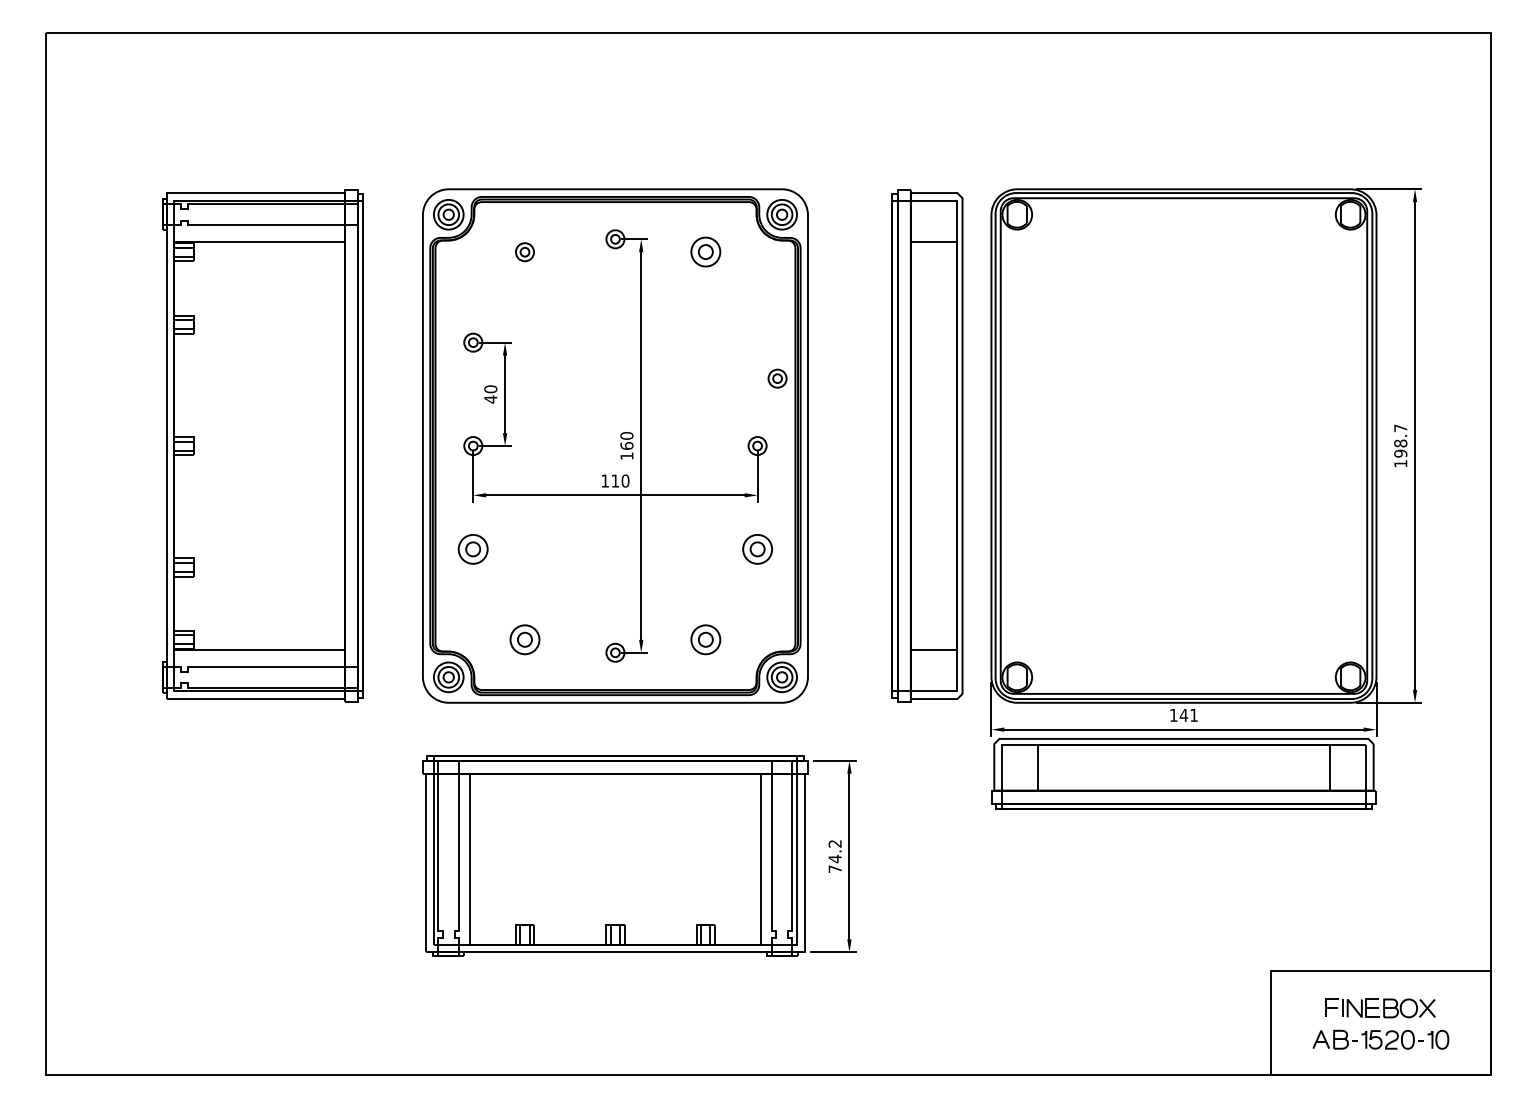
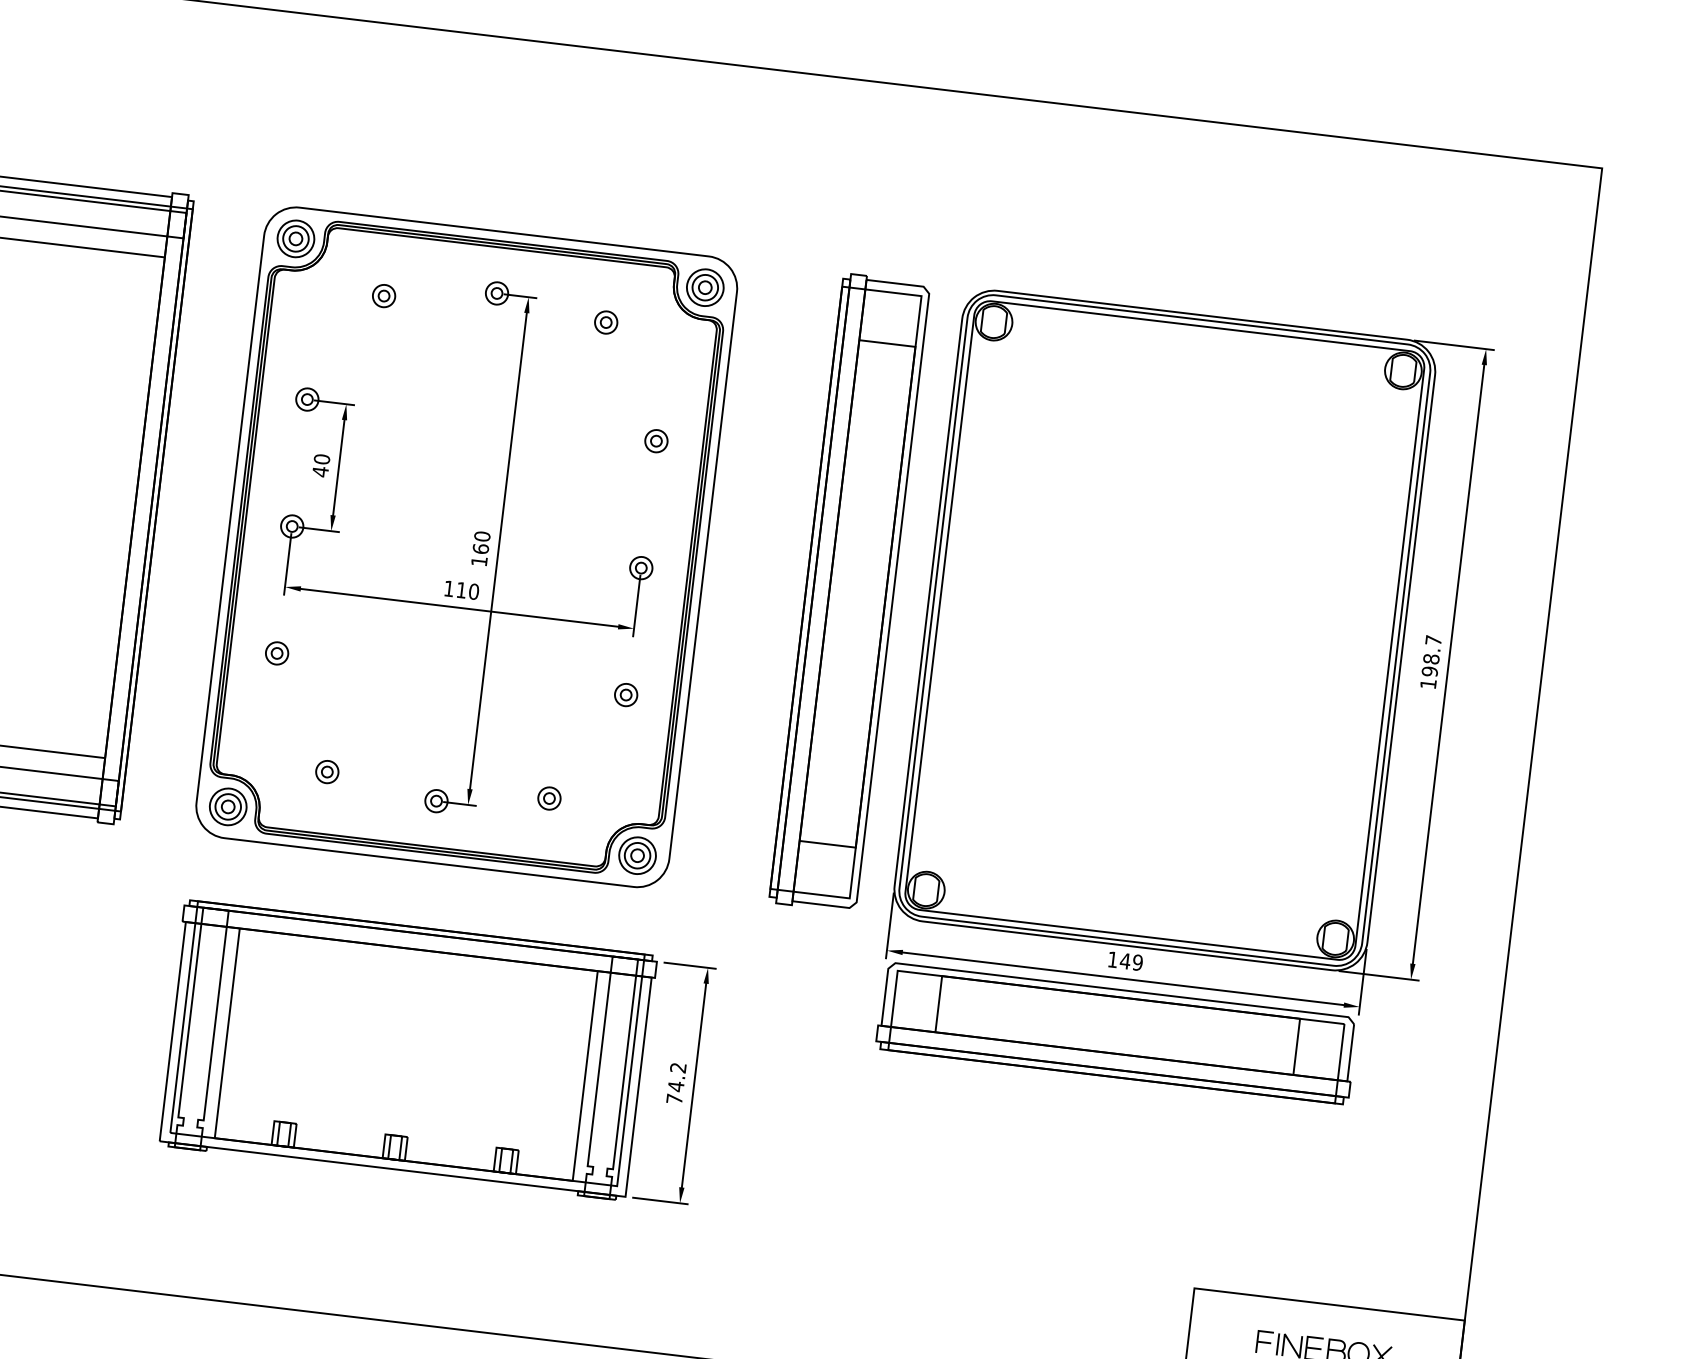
part: (705, 252) -> (605, 322), size x0.62
part: (777, 378) -> (656, 440), moved
part: (473, 549) -> (277, 653), size x0.62
part: (757, 549) -> (626, 695), size x0.62
part: (524, 639) -> (326, 771), size x0.62
part: (705, 639) -> (549, 798), size x0.62
text: (1193, 714) -> (1137, 961), 141 -> 149

